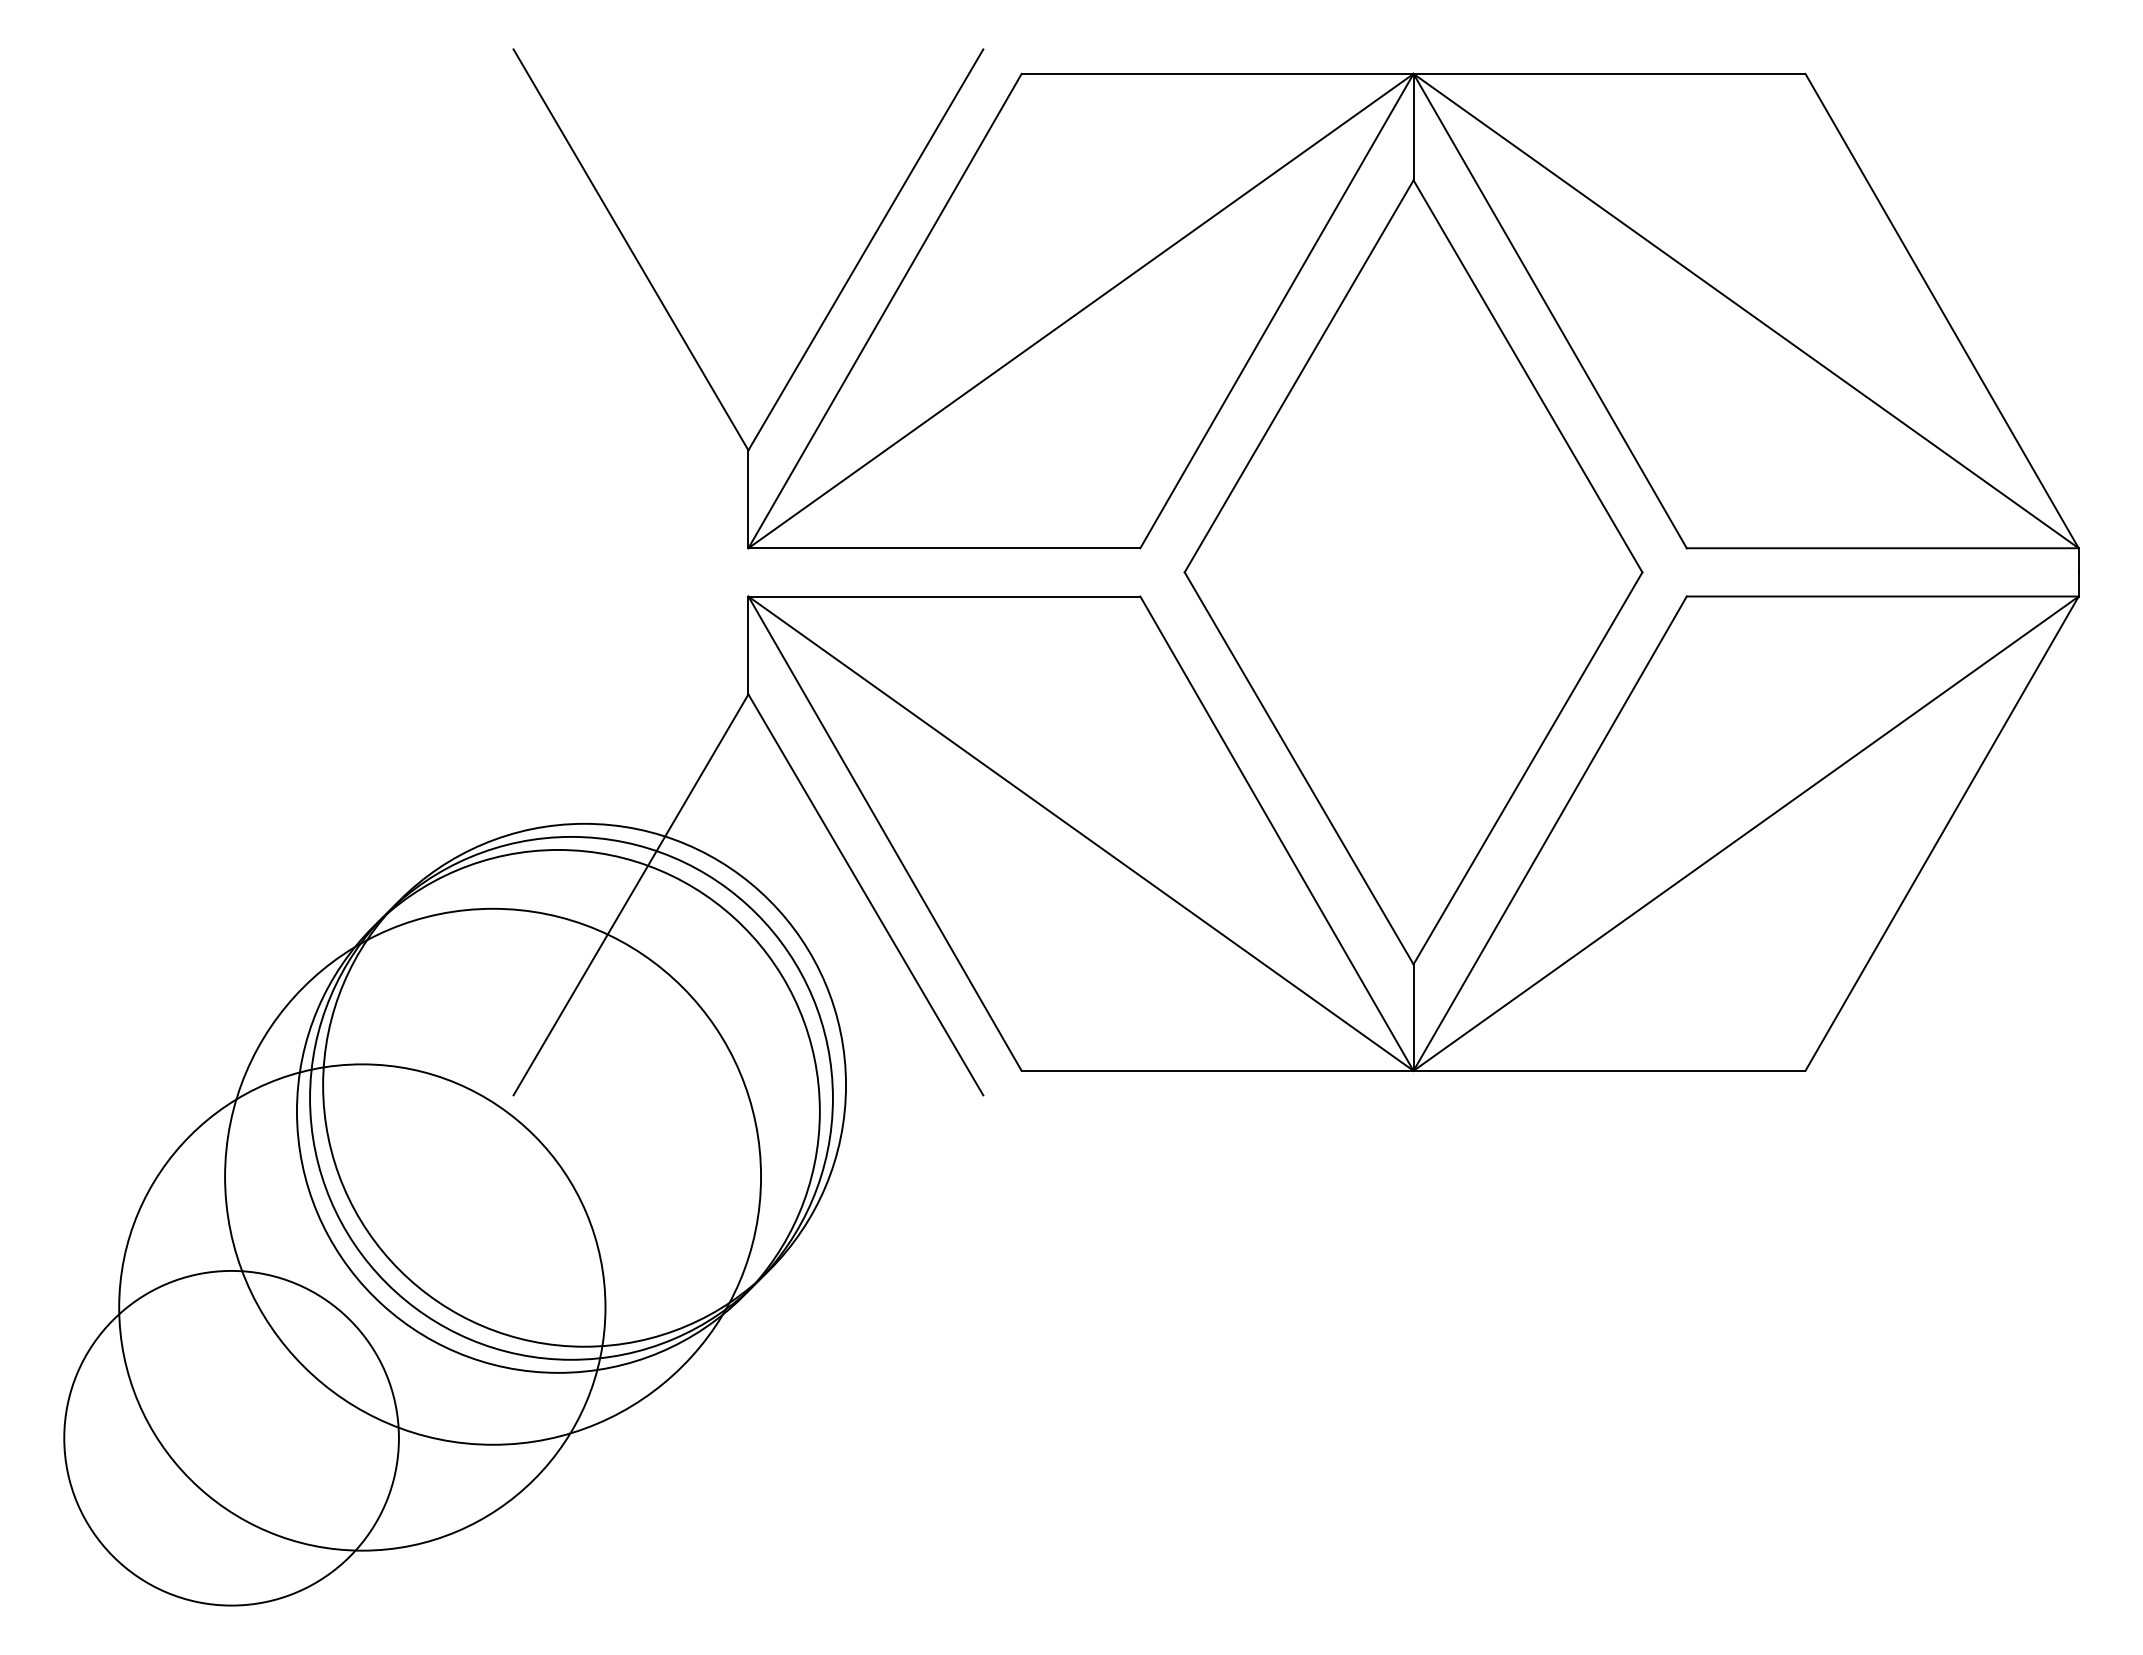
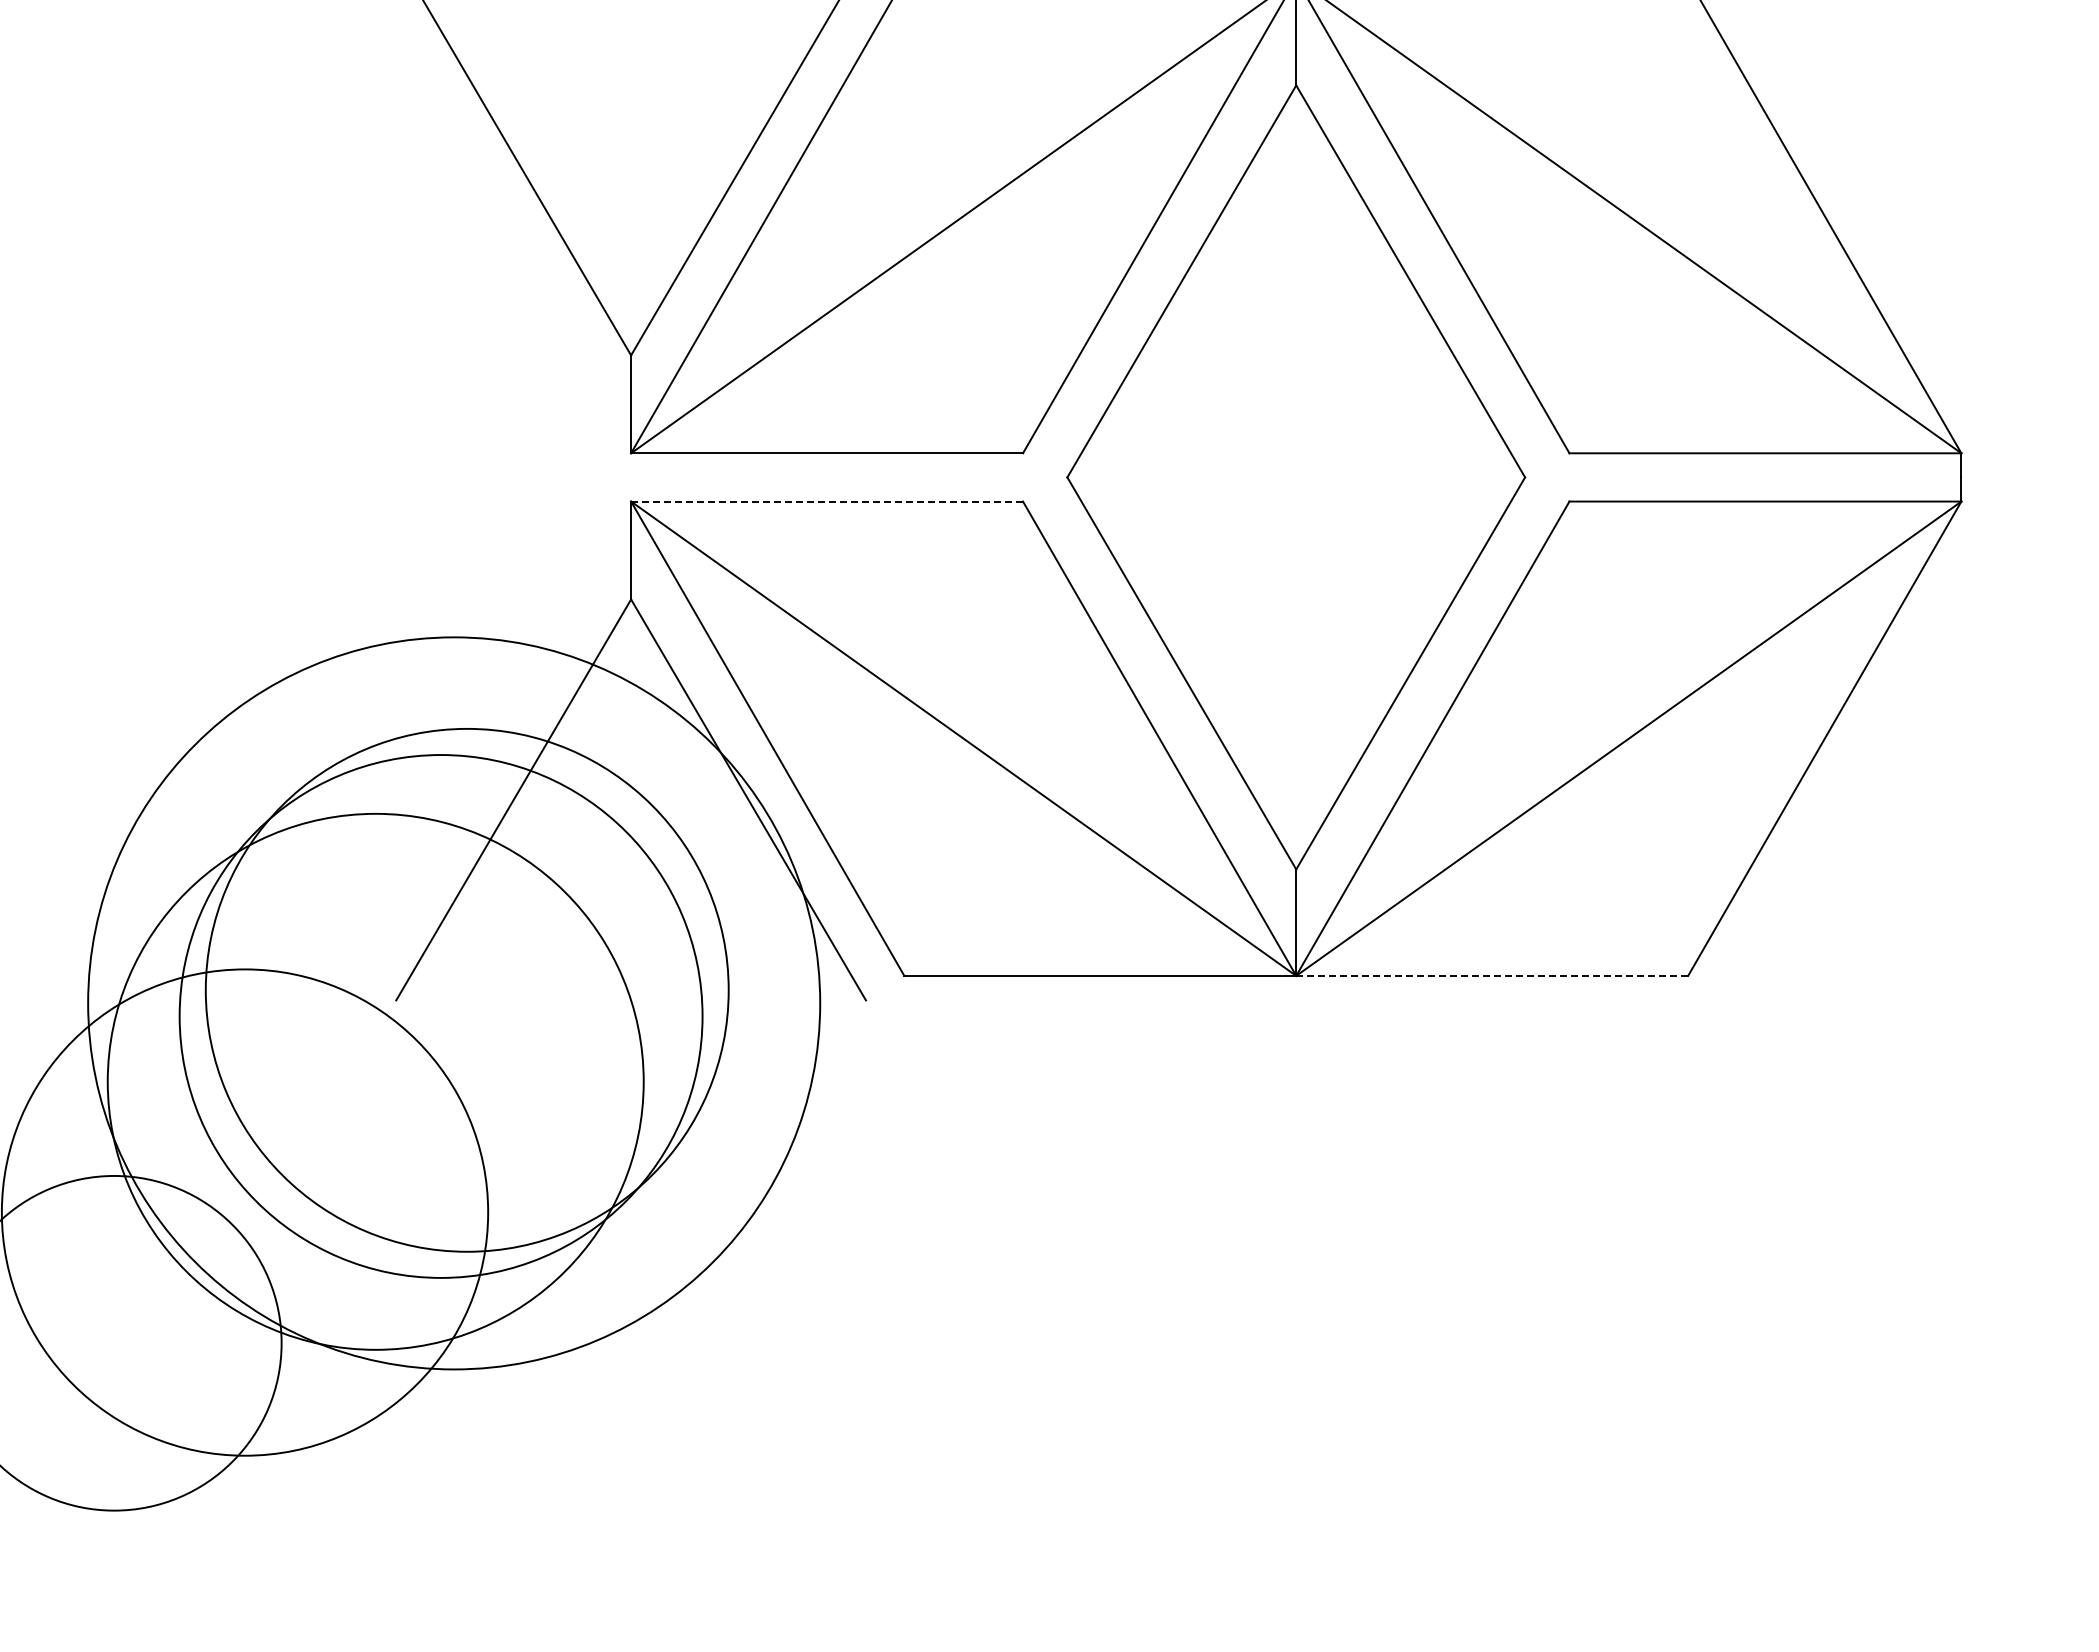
line: (944, 596) -> (827, 501), solid -> dashed
line: (1609, 1070) -> (1492, 975), solid -> dashed
circle: (571, 1097) -> (454, 1002), size x1.4

